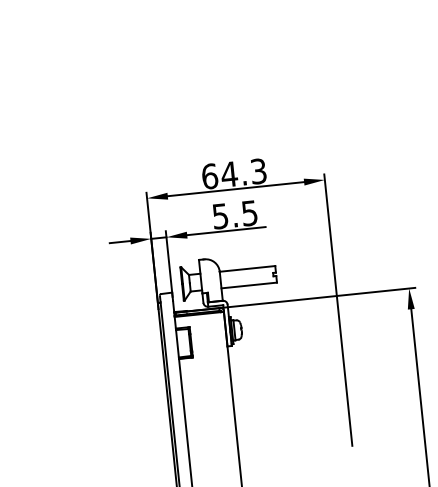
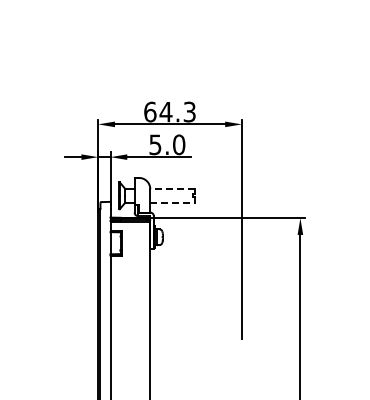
text: (250, 212) -> (179, 144), 5.5 -> 5.0
line: (247, 269) -> (172, 189), solid -> dashed
line: (250, 285) -> (173, 202), solid -> dashed

